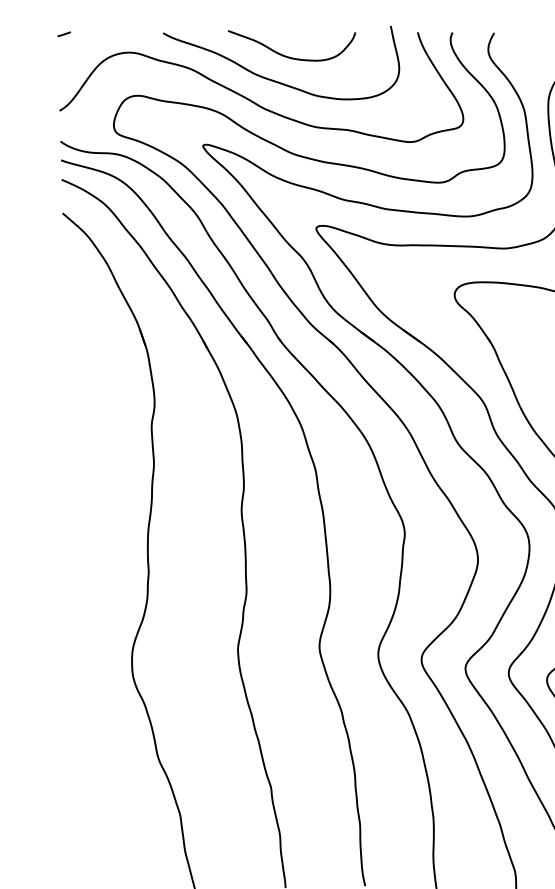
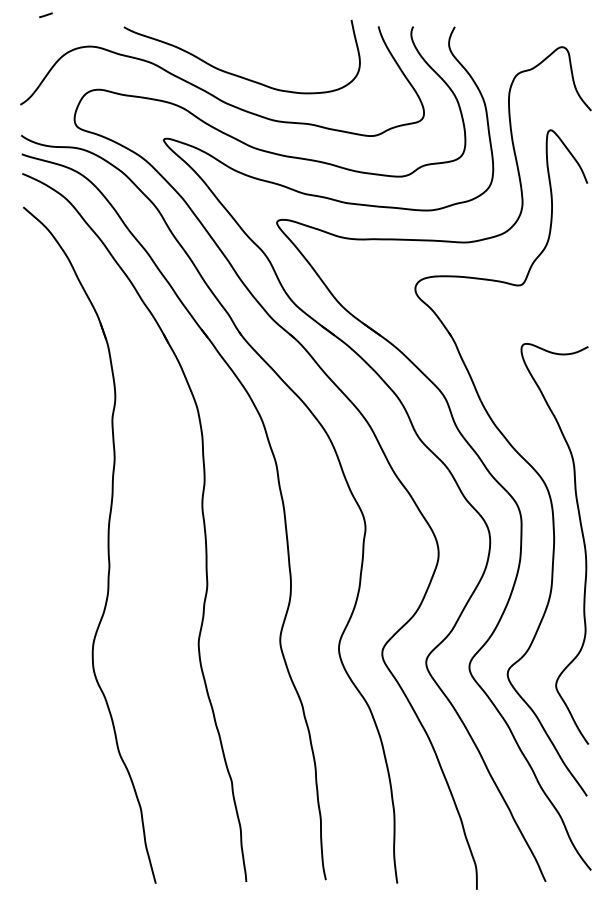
line: (63, 34) -> (45, 15), moved
curve: (289, 56) -> (250, 50), removed

